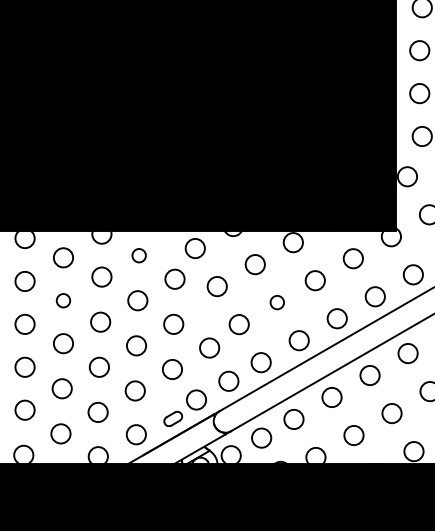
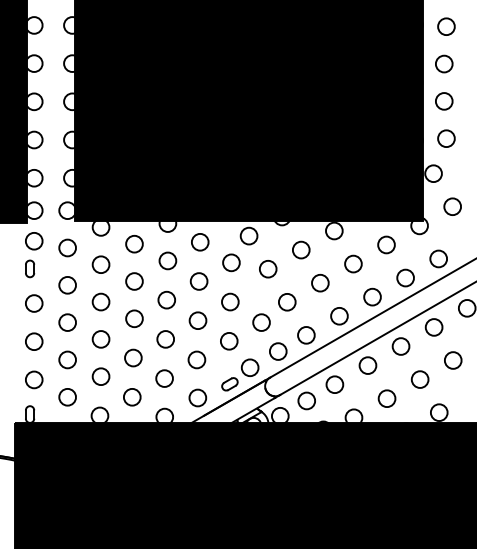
circle: (139, 255) -> (200, 242), size x1.43
circle: (63, 300) -> (134, 281), size x1.43
circle: (277, 301) -> (320, 282), size x1.43

